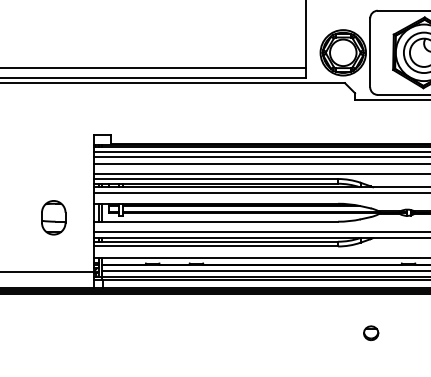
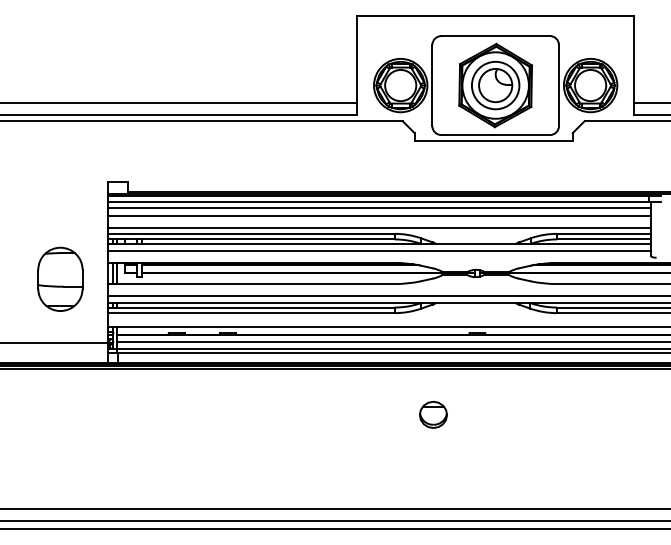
part: (53, 217) -> (60, 279), size x1.6
part: (371, 333) -> (433, 415), size x1.6

